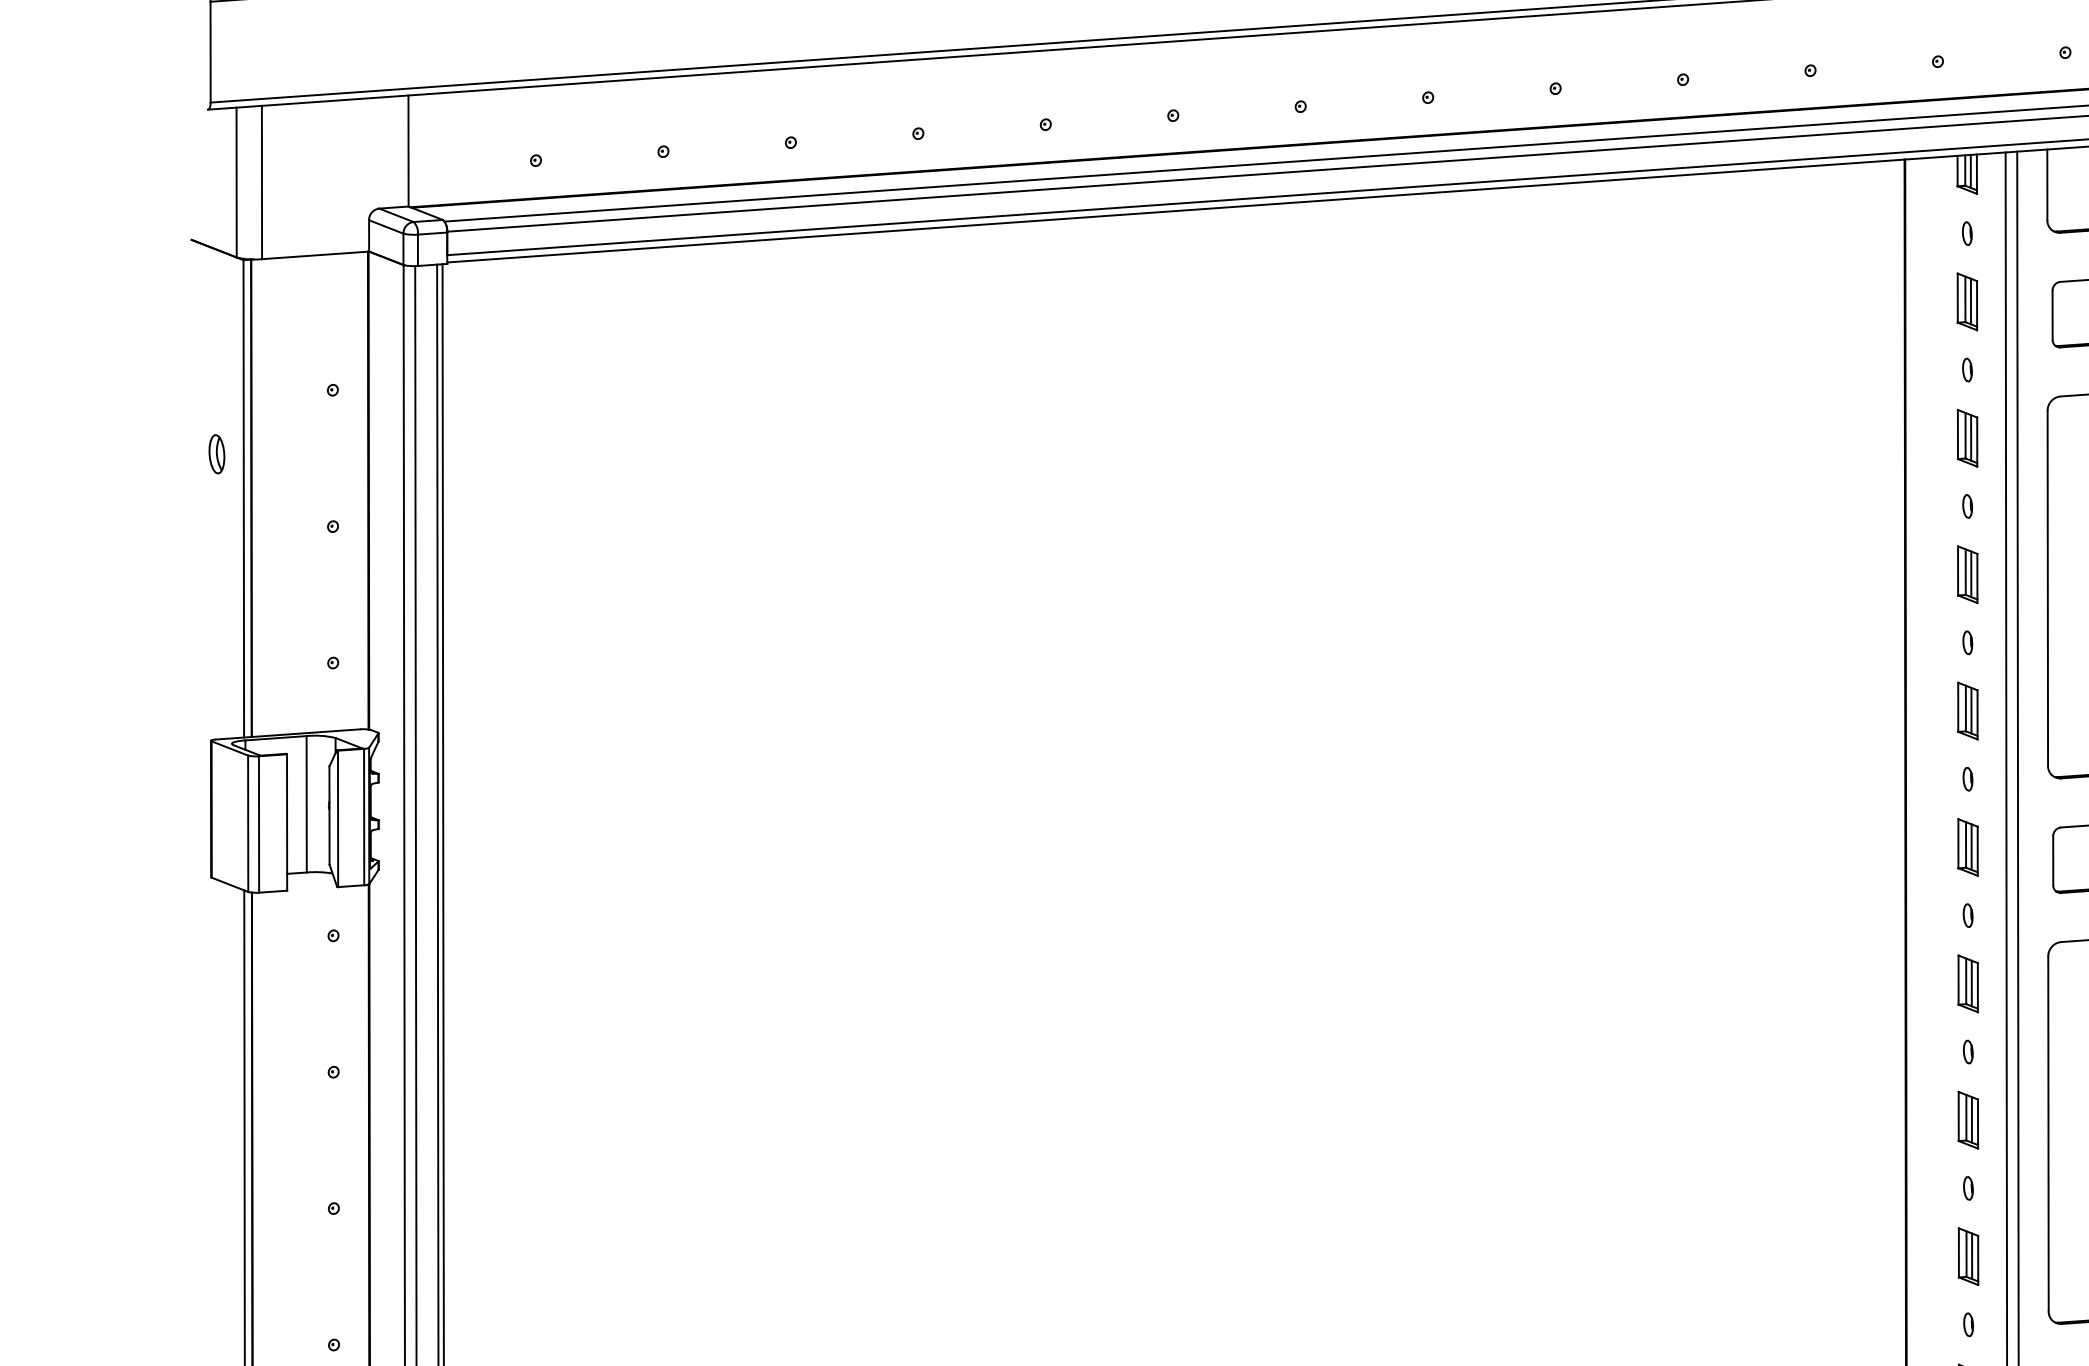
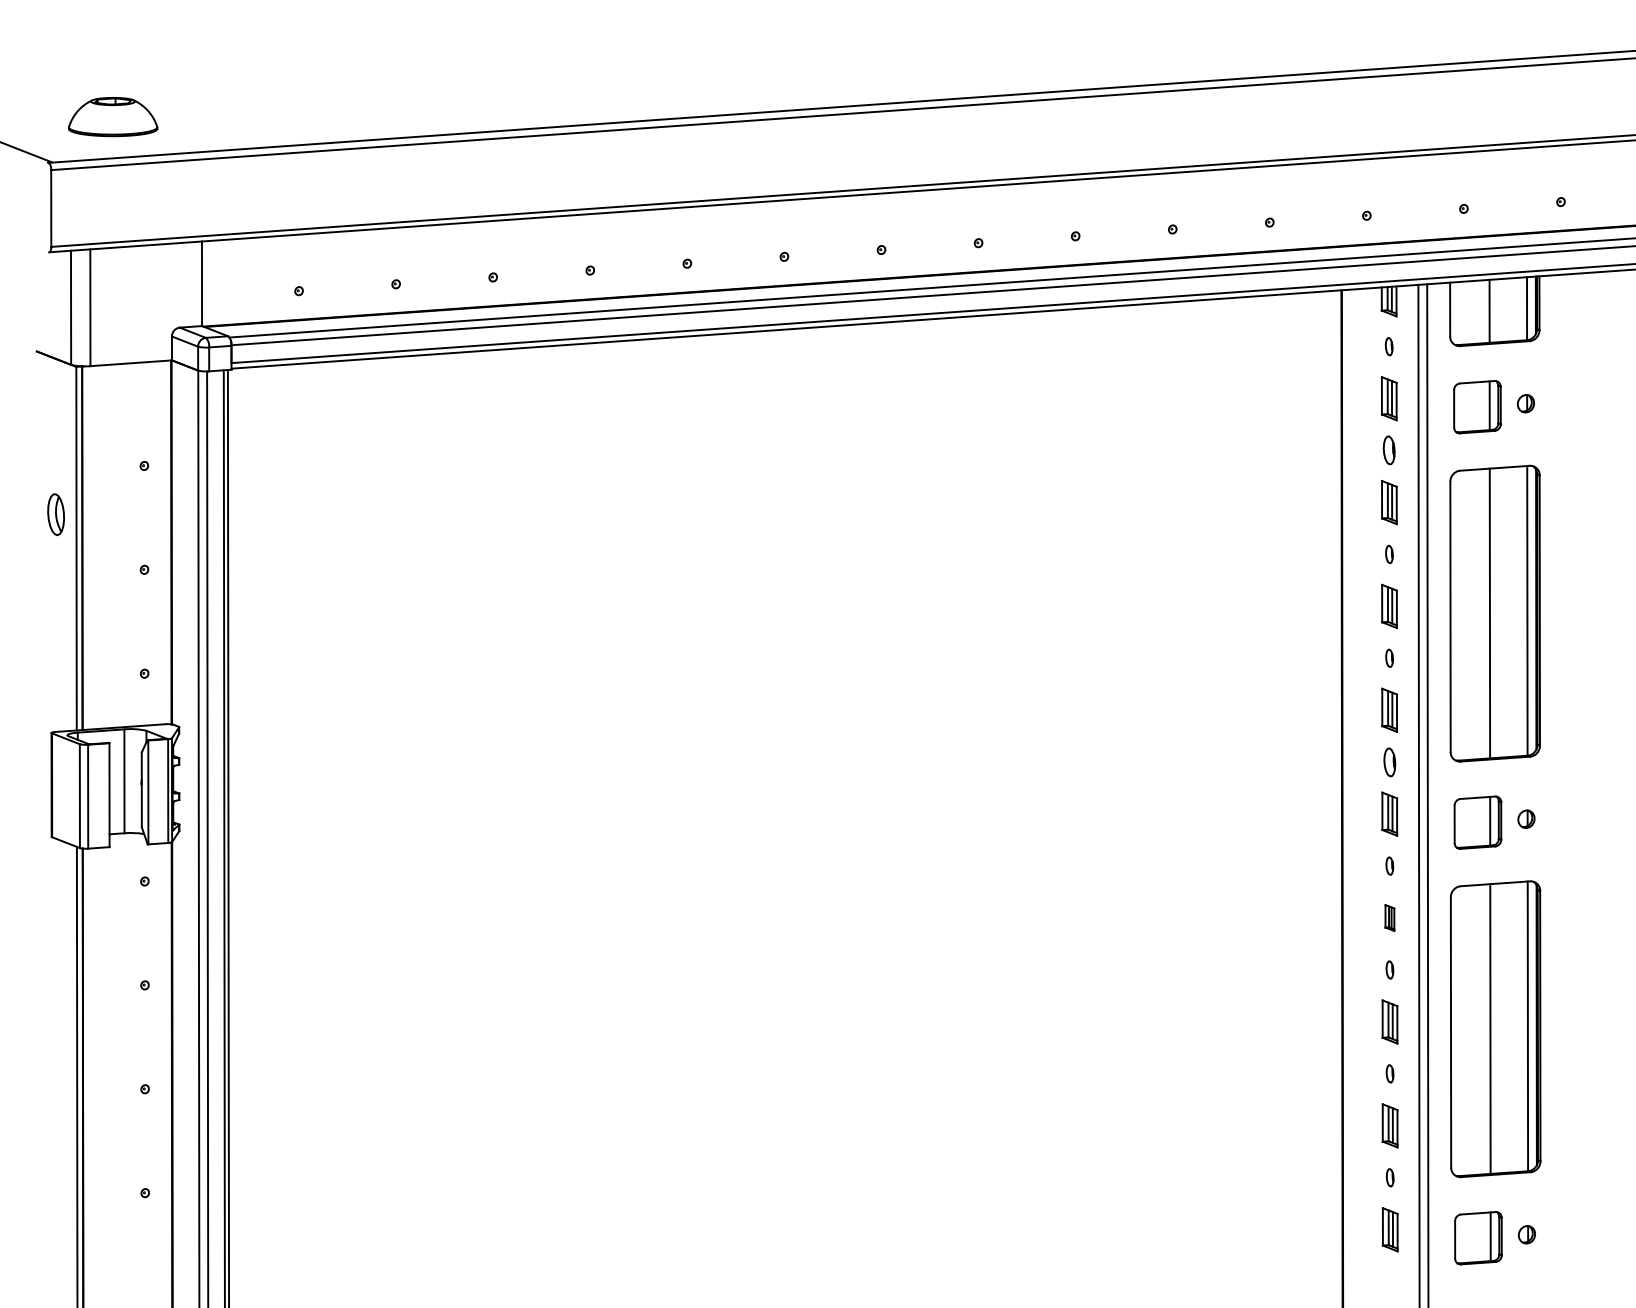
part: (1967, 369) -> (1389, 450), size x1.6
part: (216, 453) -> (55, 514), size x1.4
part: (1967, 778) -> (1389, 761), size x1.6
part: (1967, 983) -> (1389, 917), size x0.6

